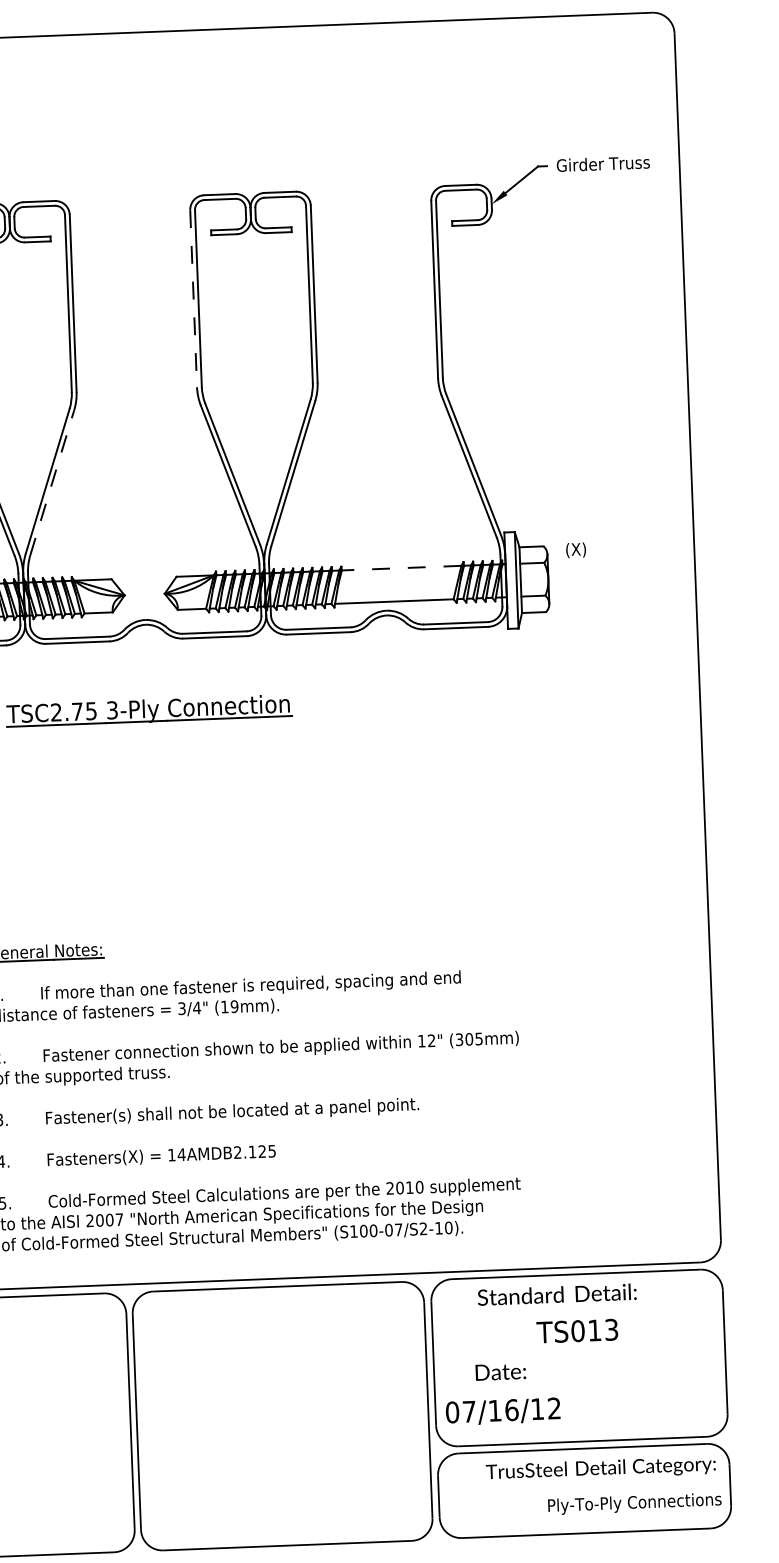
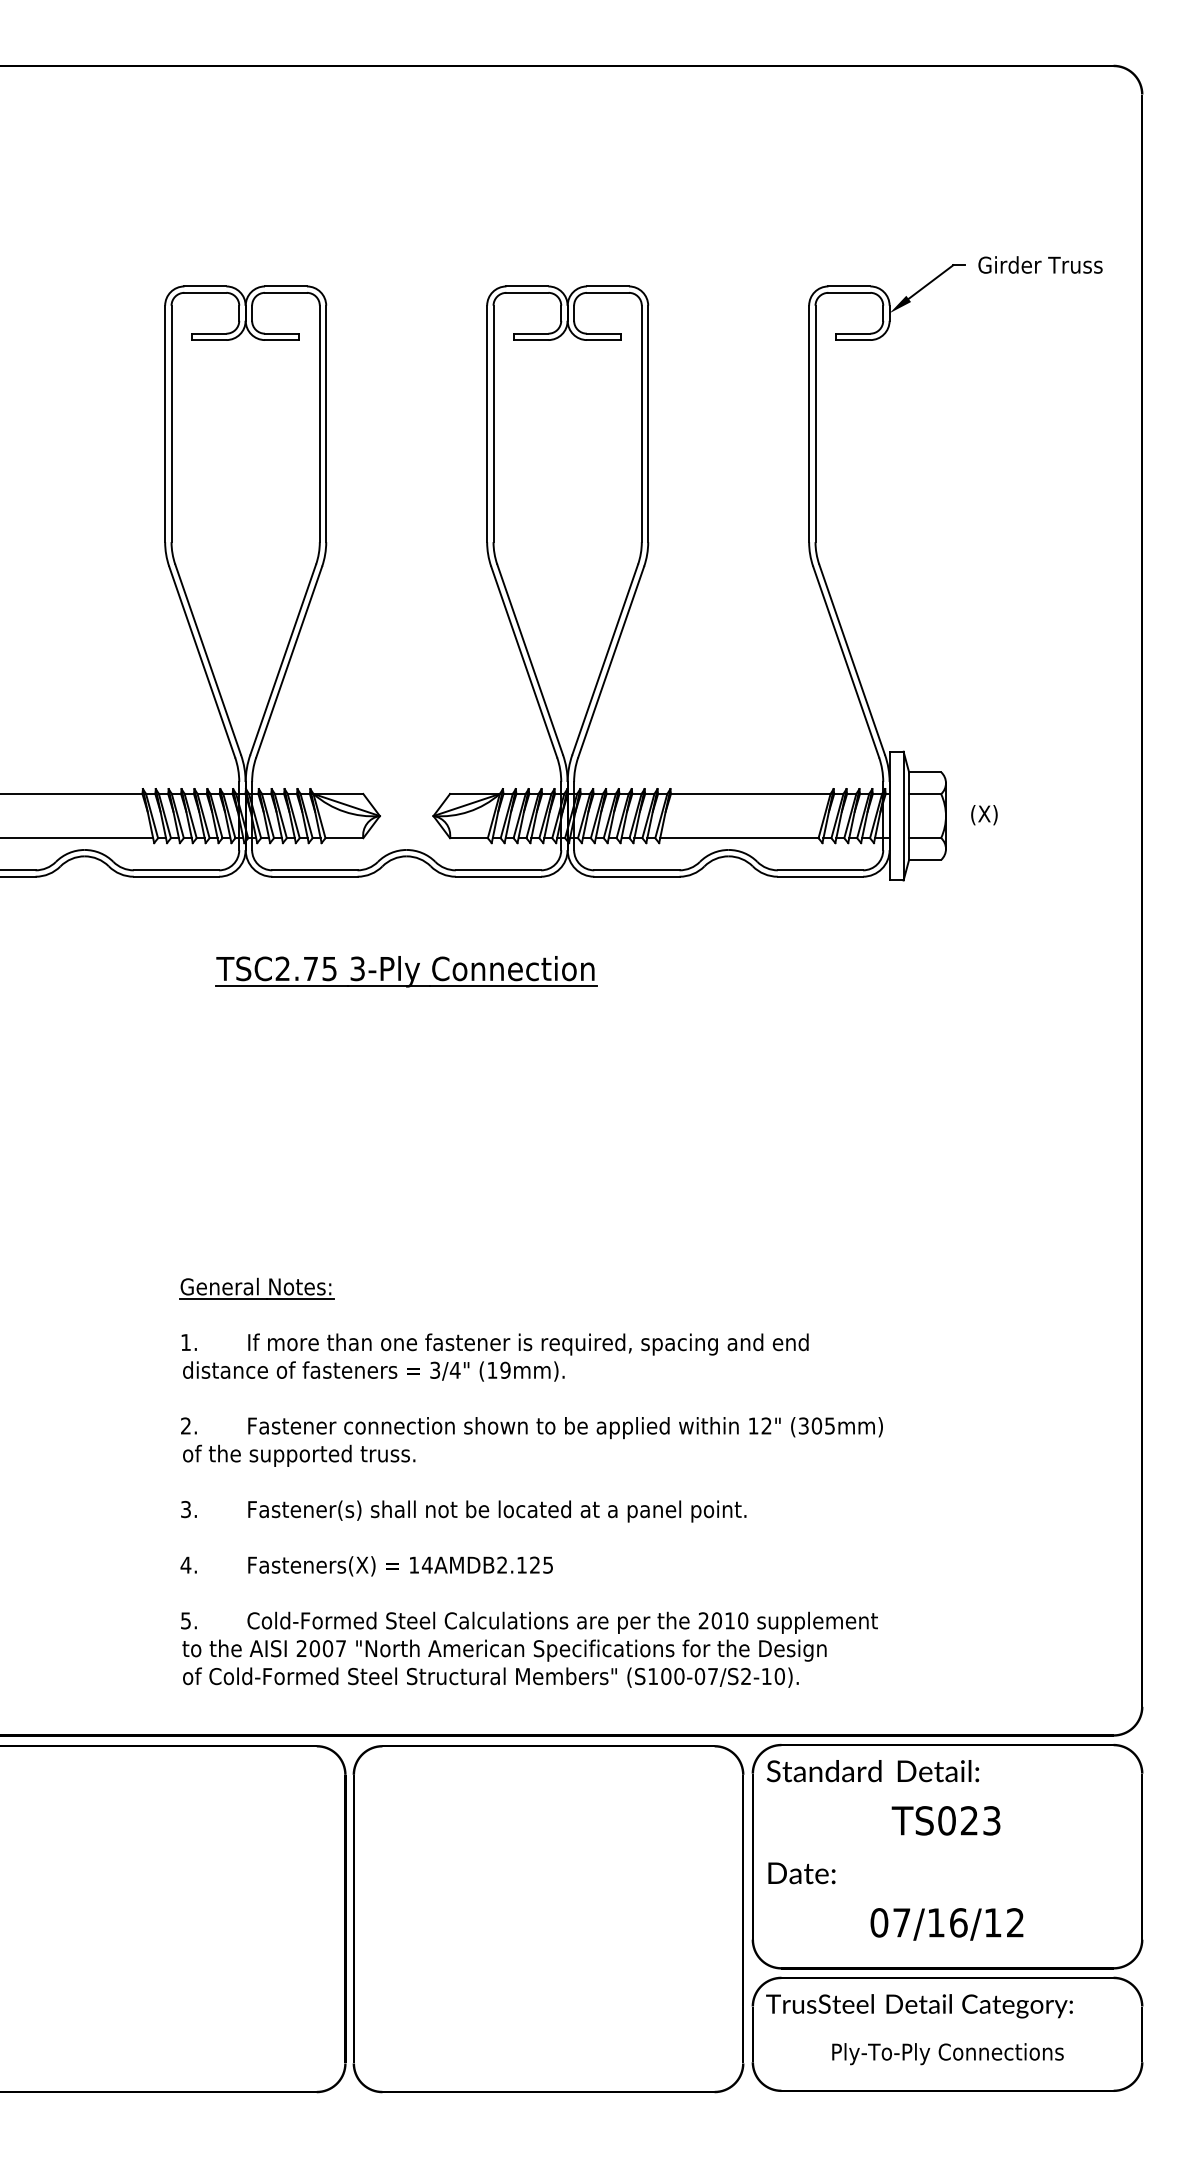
line: (193, 299) -> (487, 424), dashed -> solid
line: (52, 483) -> (289, 662), dashed -> solid
text: (576, 550) -> (984, 815), moved
line: (401, 567) -> (750, 793), dashed -> solid
text: (556, 1294) -> (872, 1771), moved
text: (594, 1330) -> (969, 1820), TS013 -> TS023
text: (500, 1372) -> (801, 1873), moved
text: (502, 1411) -> (946, 1924), moved
text: (600, 1469) -> (919, 2006), moved
text: (634, 1504) -> (947, 2054), moved

